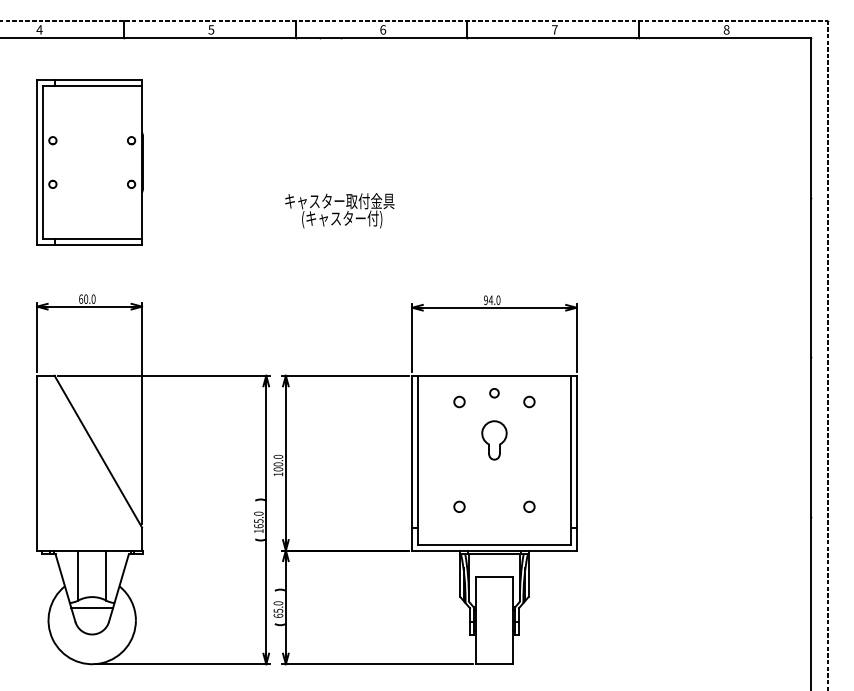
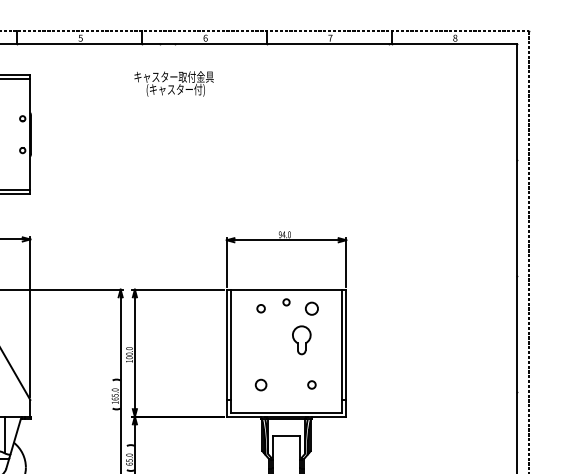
text: (339, 210) -> (173, 83), moved
circle: (529, 401) -> (311, 308), size x1.6
part: (494, 440) -> (301, 340), moved
circle: (459, 506) -> (261, 384), size x1.4

